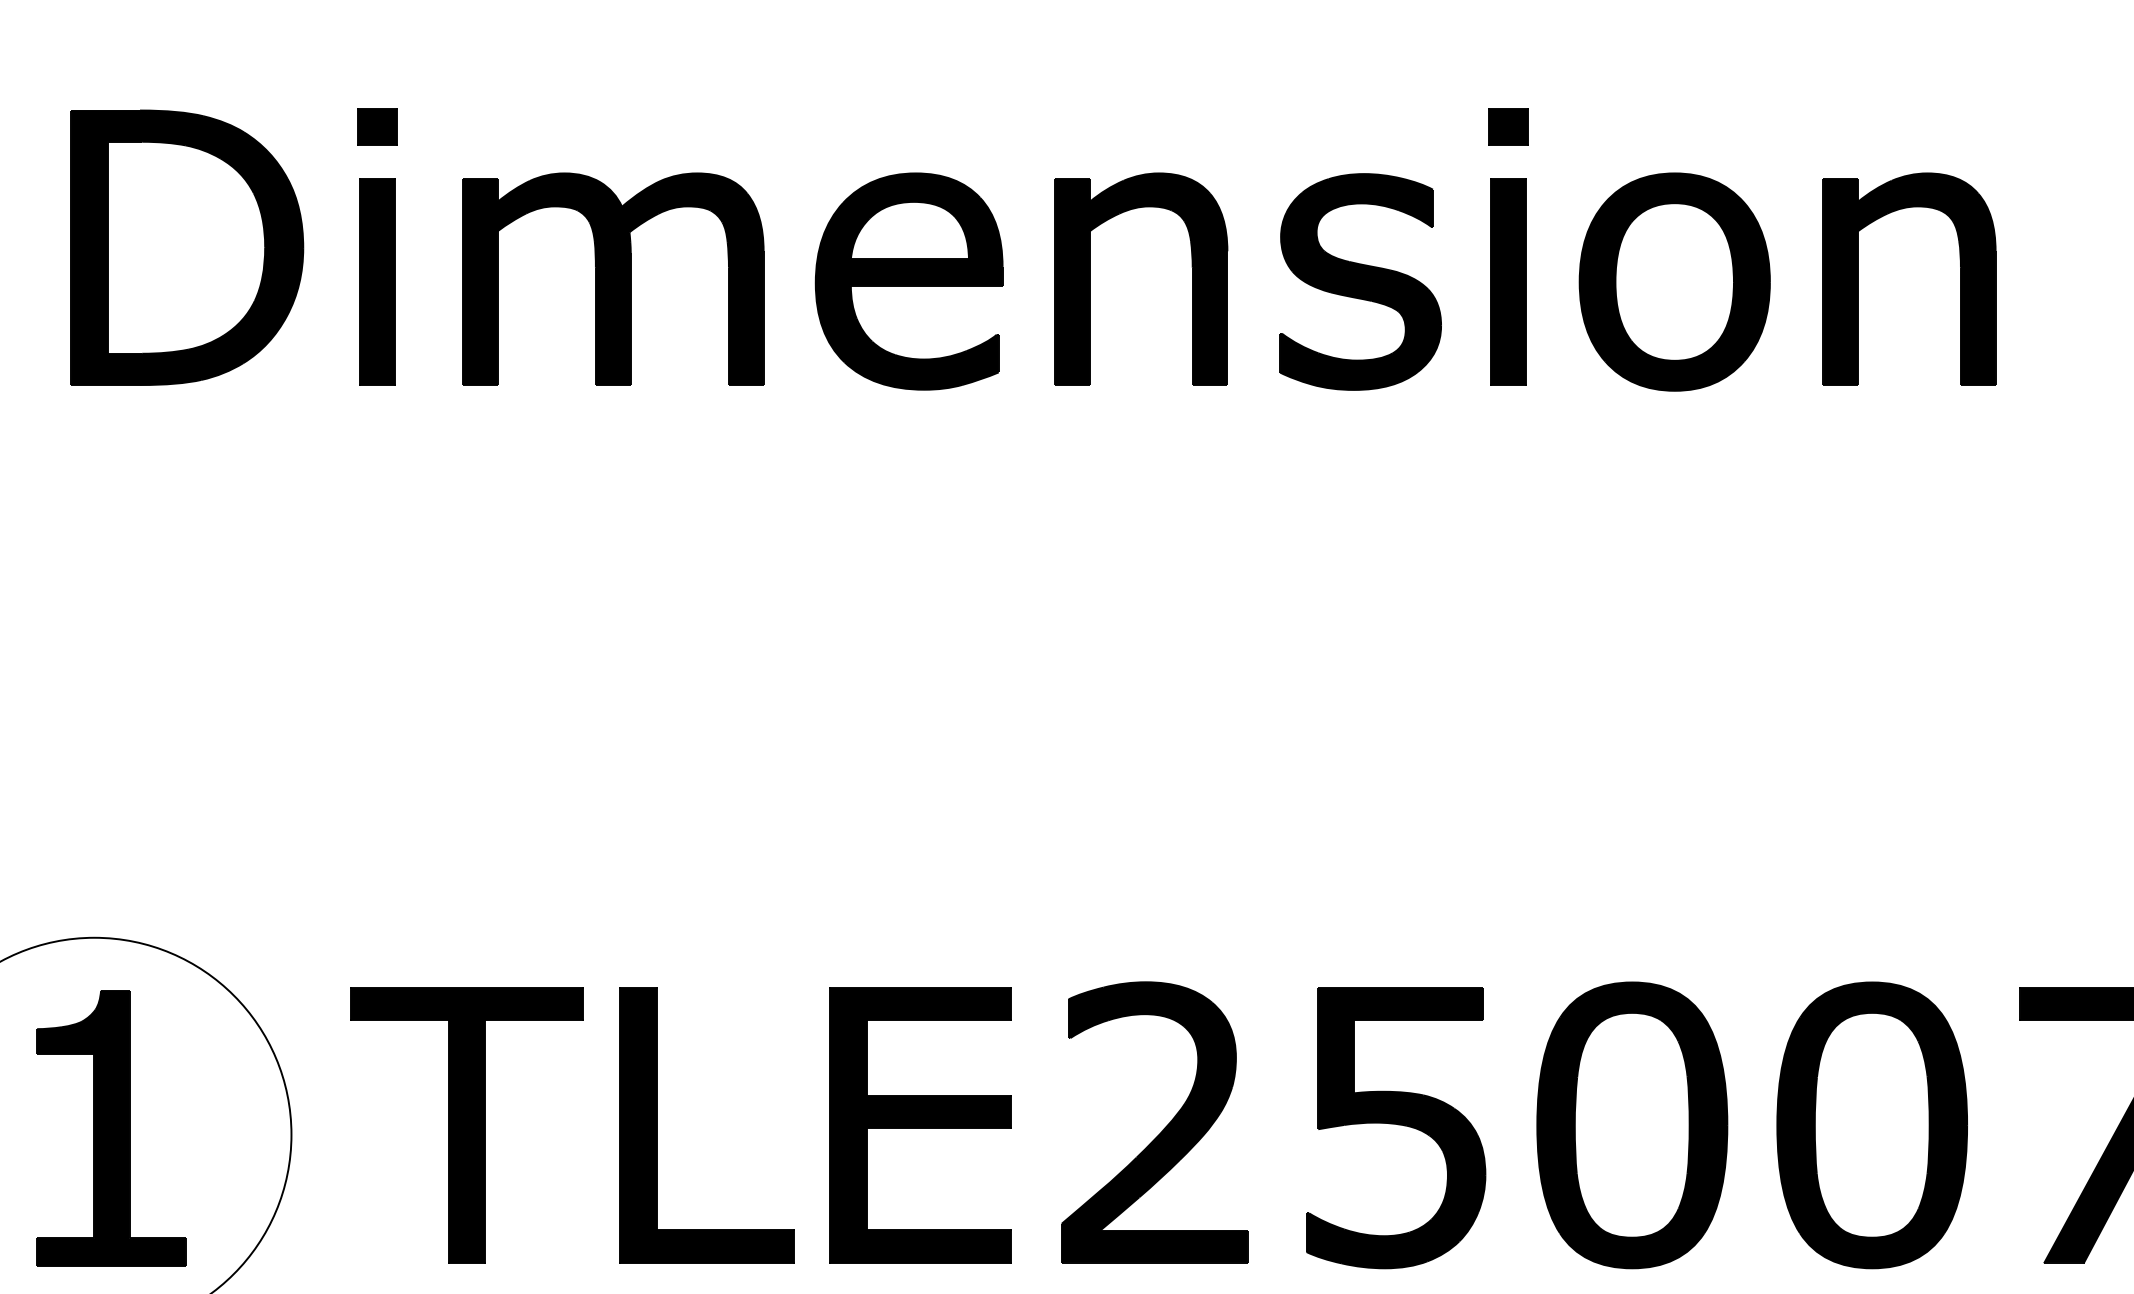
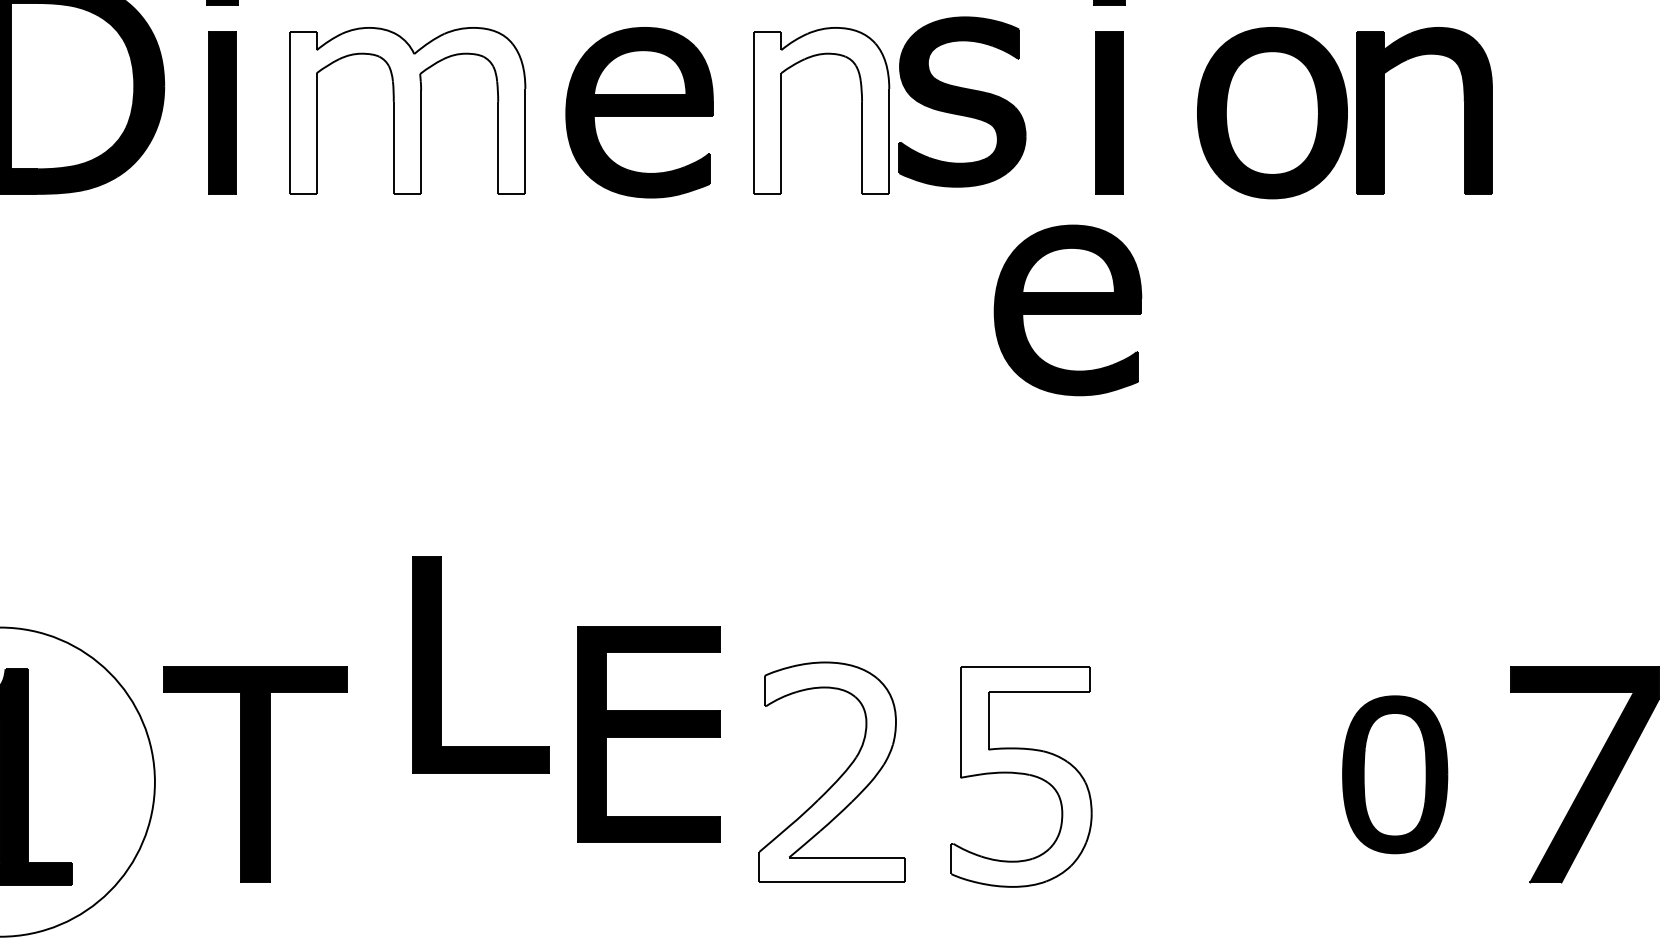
fill: (613, 279) -> (407, 111), removed
fill: (1141, 279) -> (821, 111), removed
part: (1360, 281) -> (962, 101), moved
part: (1674, 281) -> (1272, 112), moved
part: (1454, 533) -> (1067, 310), added
fill: (1154, 1122) -> (832, 772), removed
part: (466, 1125) -> (255, 774), moved
part: (657, 1125) -> (442, 665), moved
part: (920, 1125) -> (648, 734), moved
part: (1632, 1125) -> (1207, 774), removed
part: (1871, 1125) -> (1394, 774), size x0.7
fill: (1395, 1128) -> (1021, 777), removed

